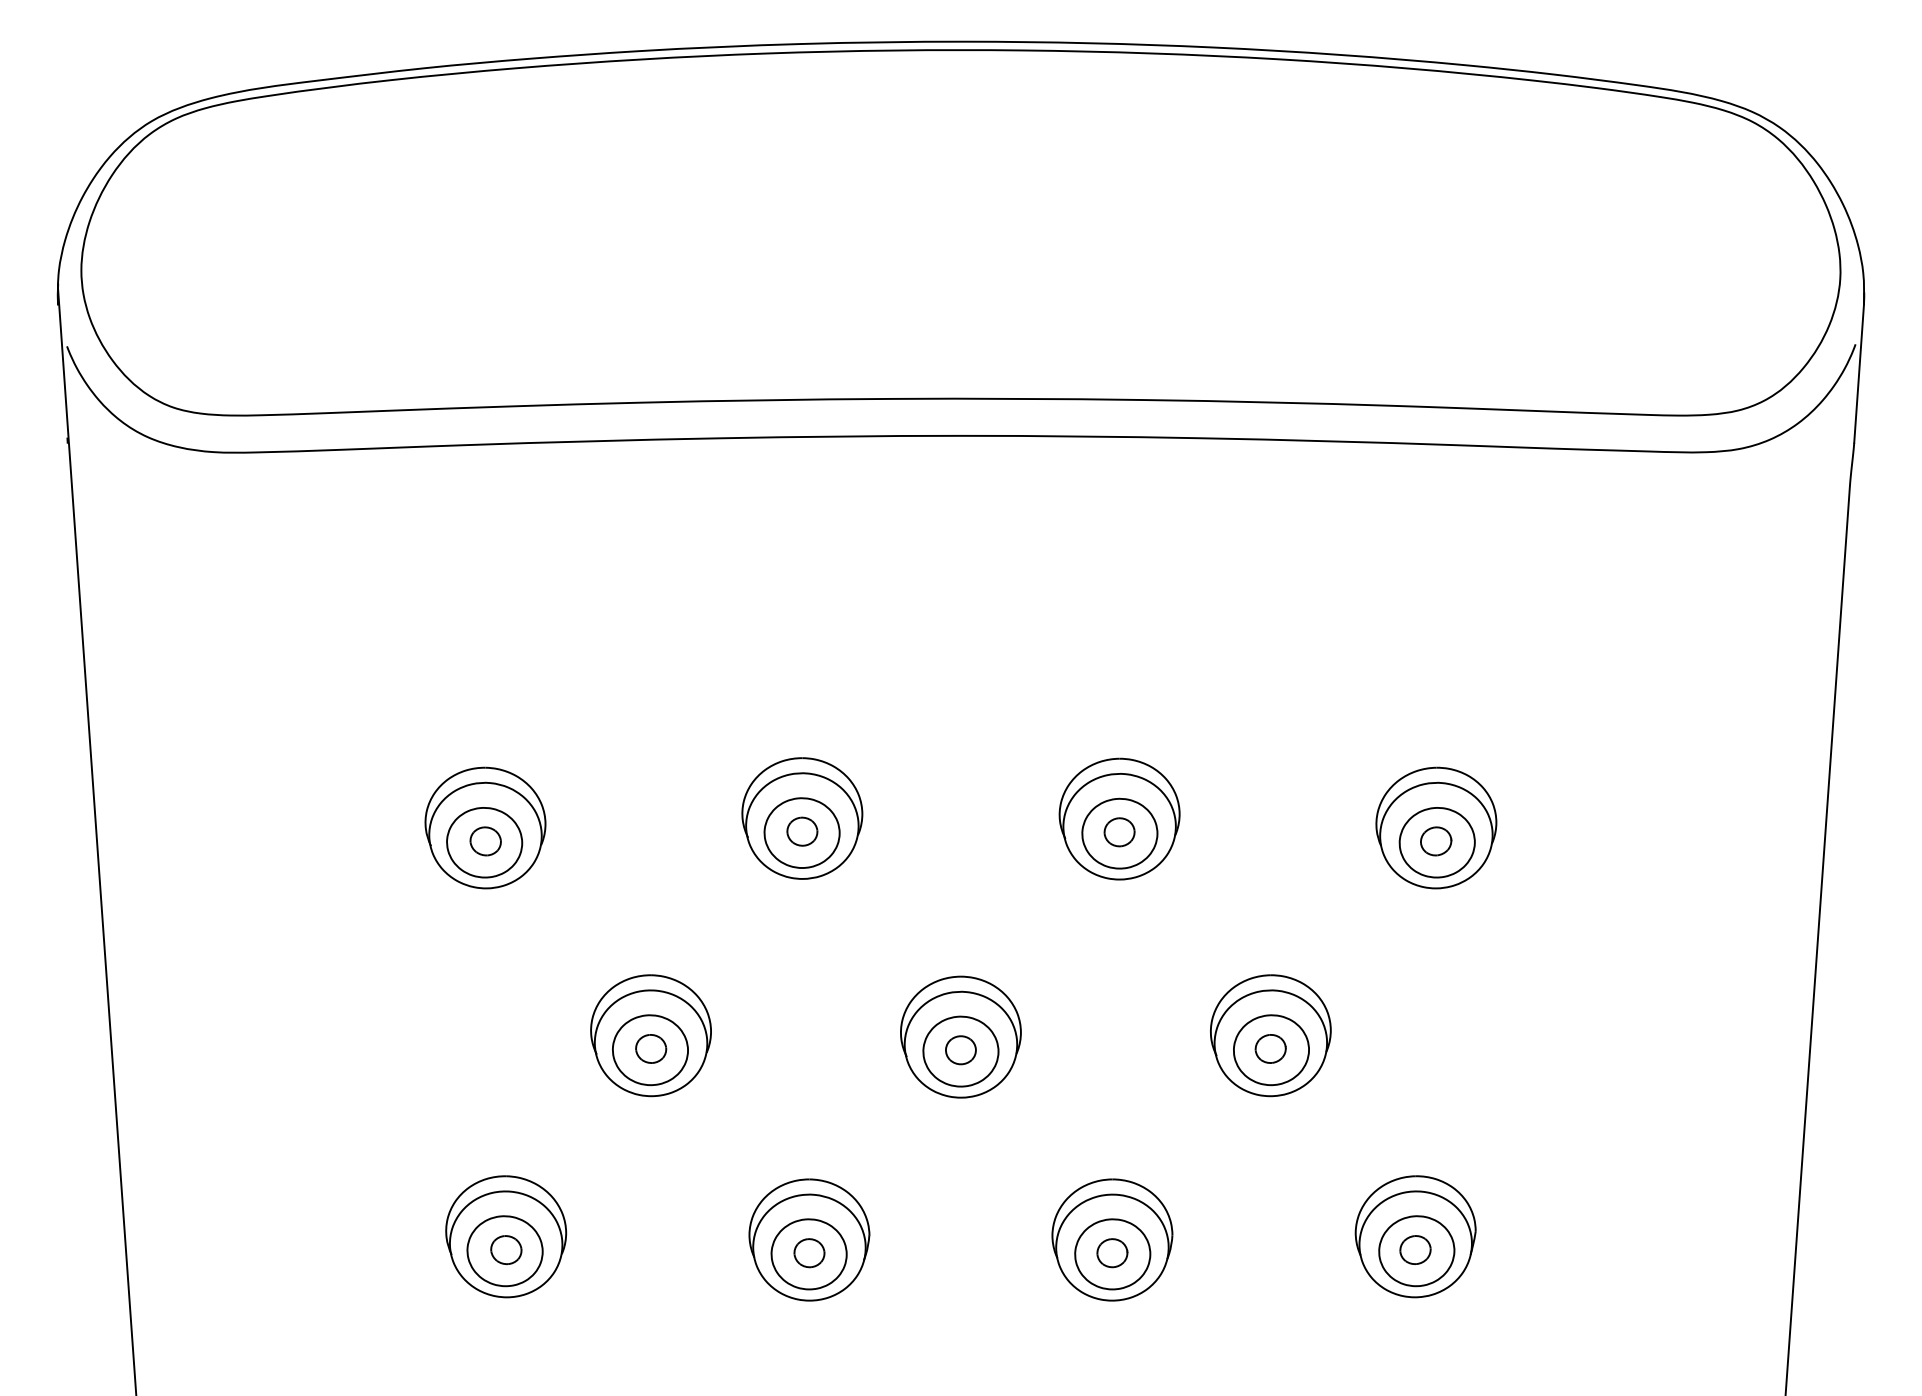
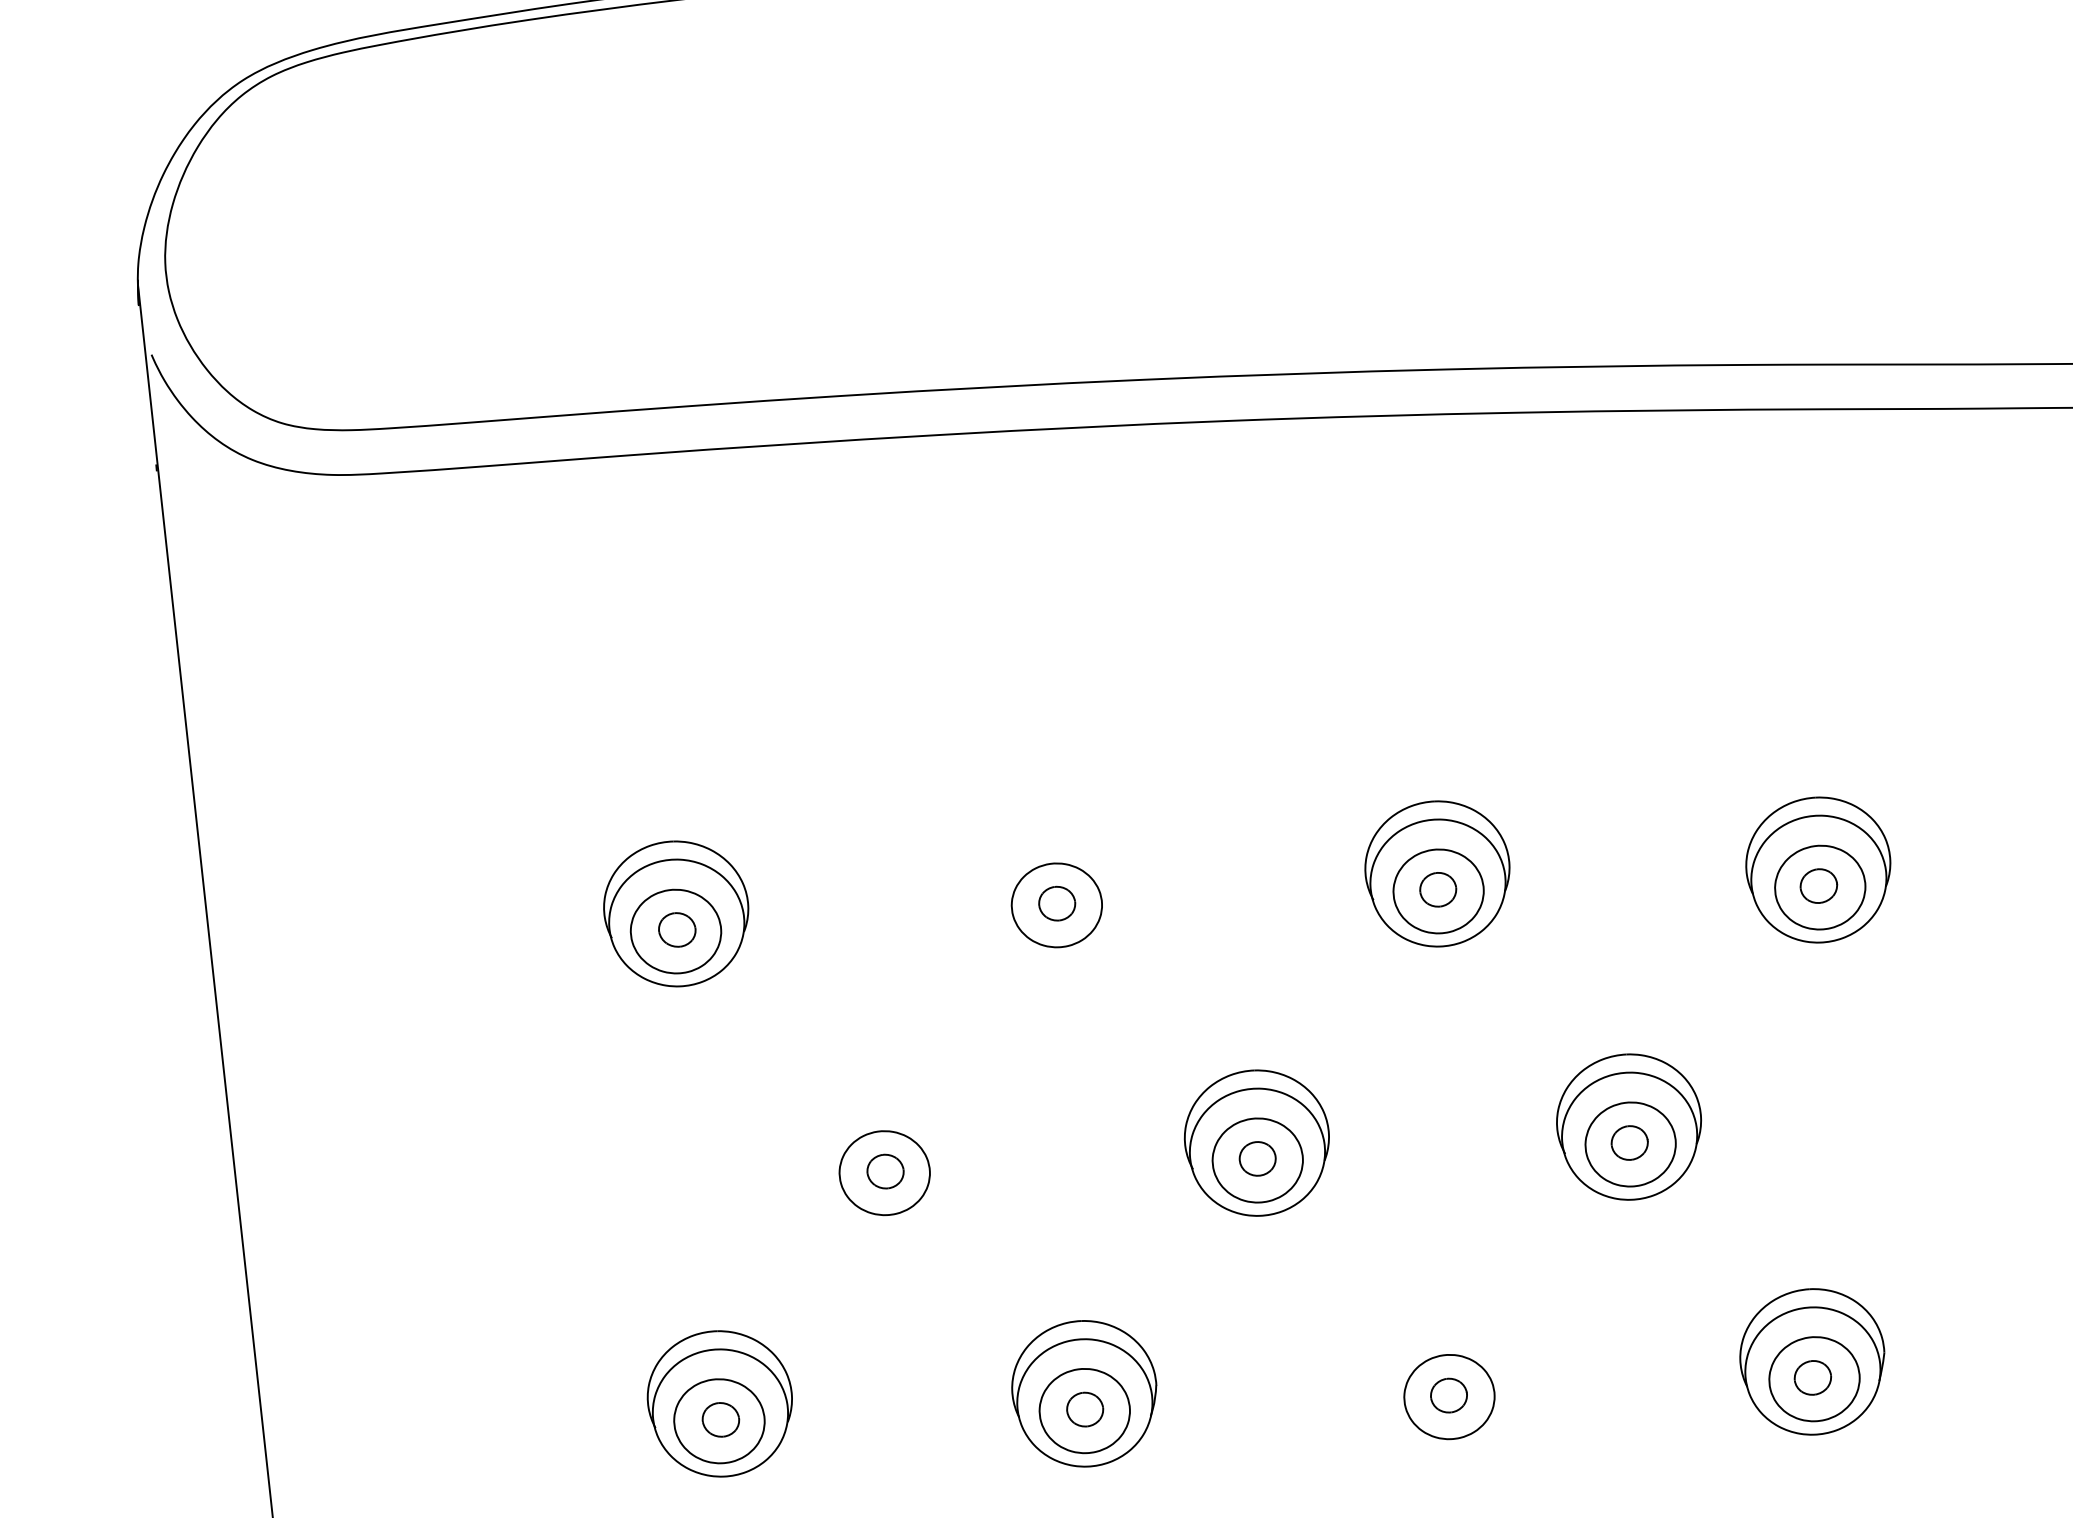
part: (802, 818) -> (1056, 887), removed
part: (650, 1035) -> (884, 1155), removed
part: (1112, 1239) -> (1448, 1379), removed

